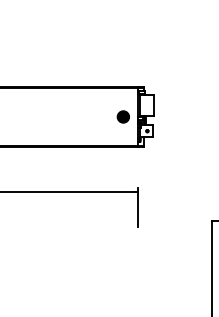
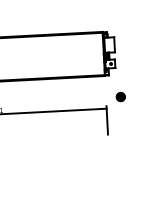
part: (122, 116) -> (120, 96), moved

